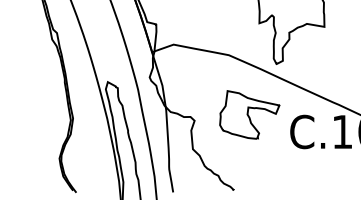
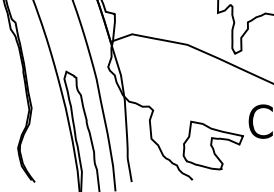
part: (249, 114) -> (213, 145), moved

